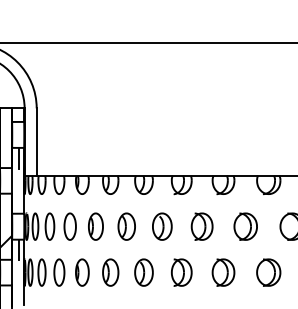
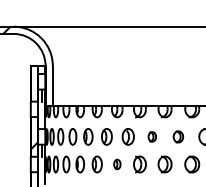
part: (202, 226) -> (152, 136), size x0.6
part: (245, 226) -> (178, 136), size x0.7
part: (144, 272) -> (117, 164), size x0.6

